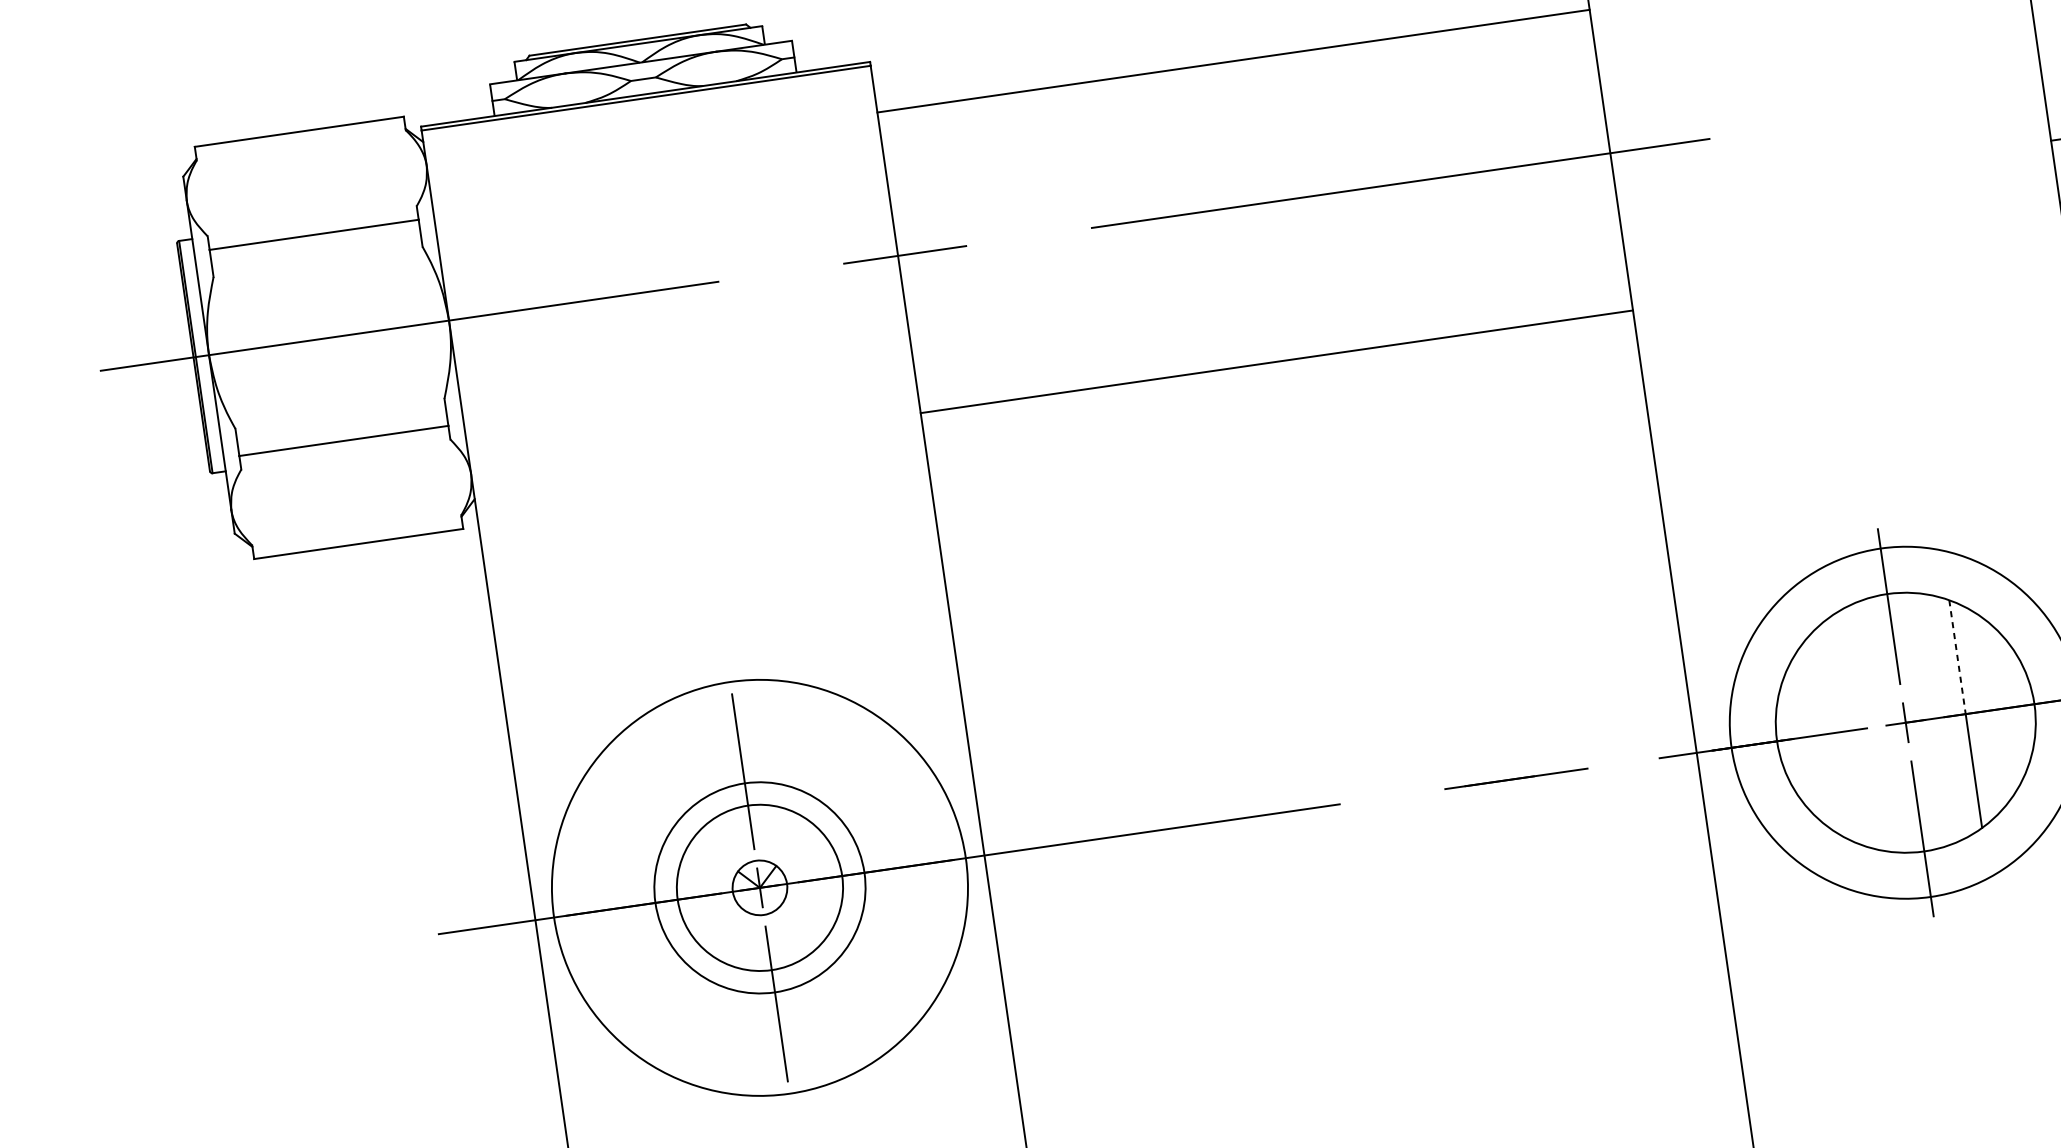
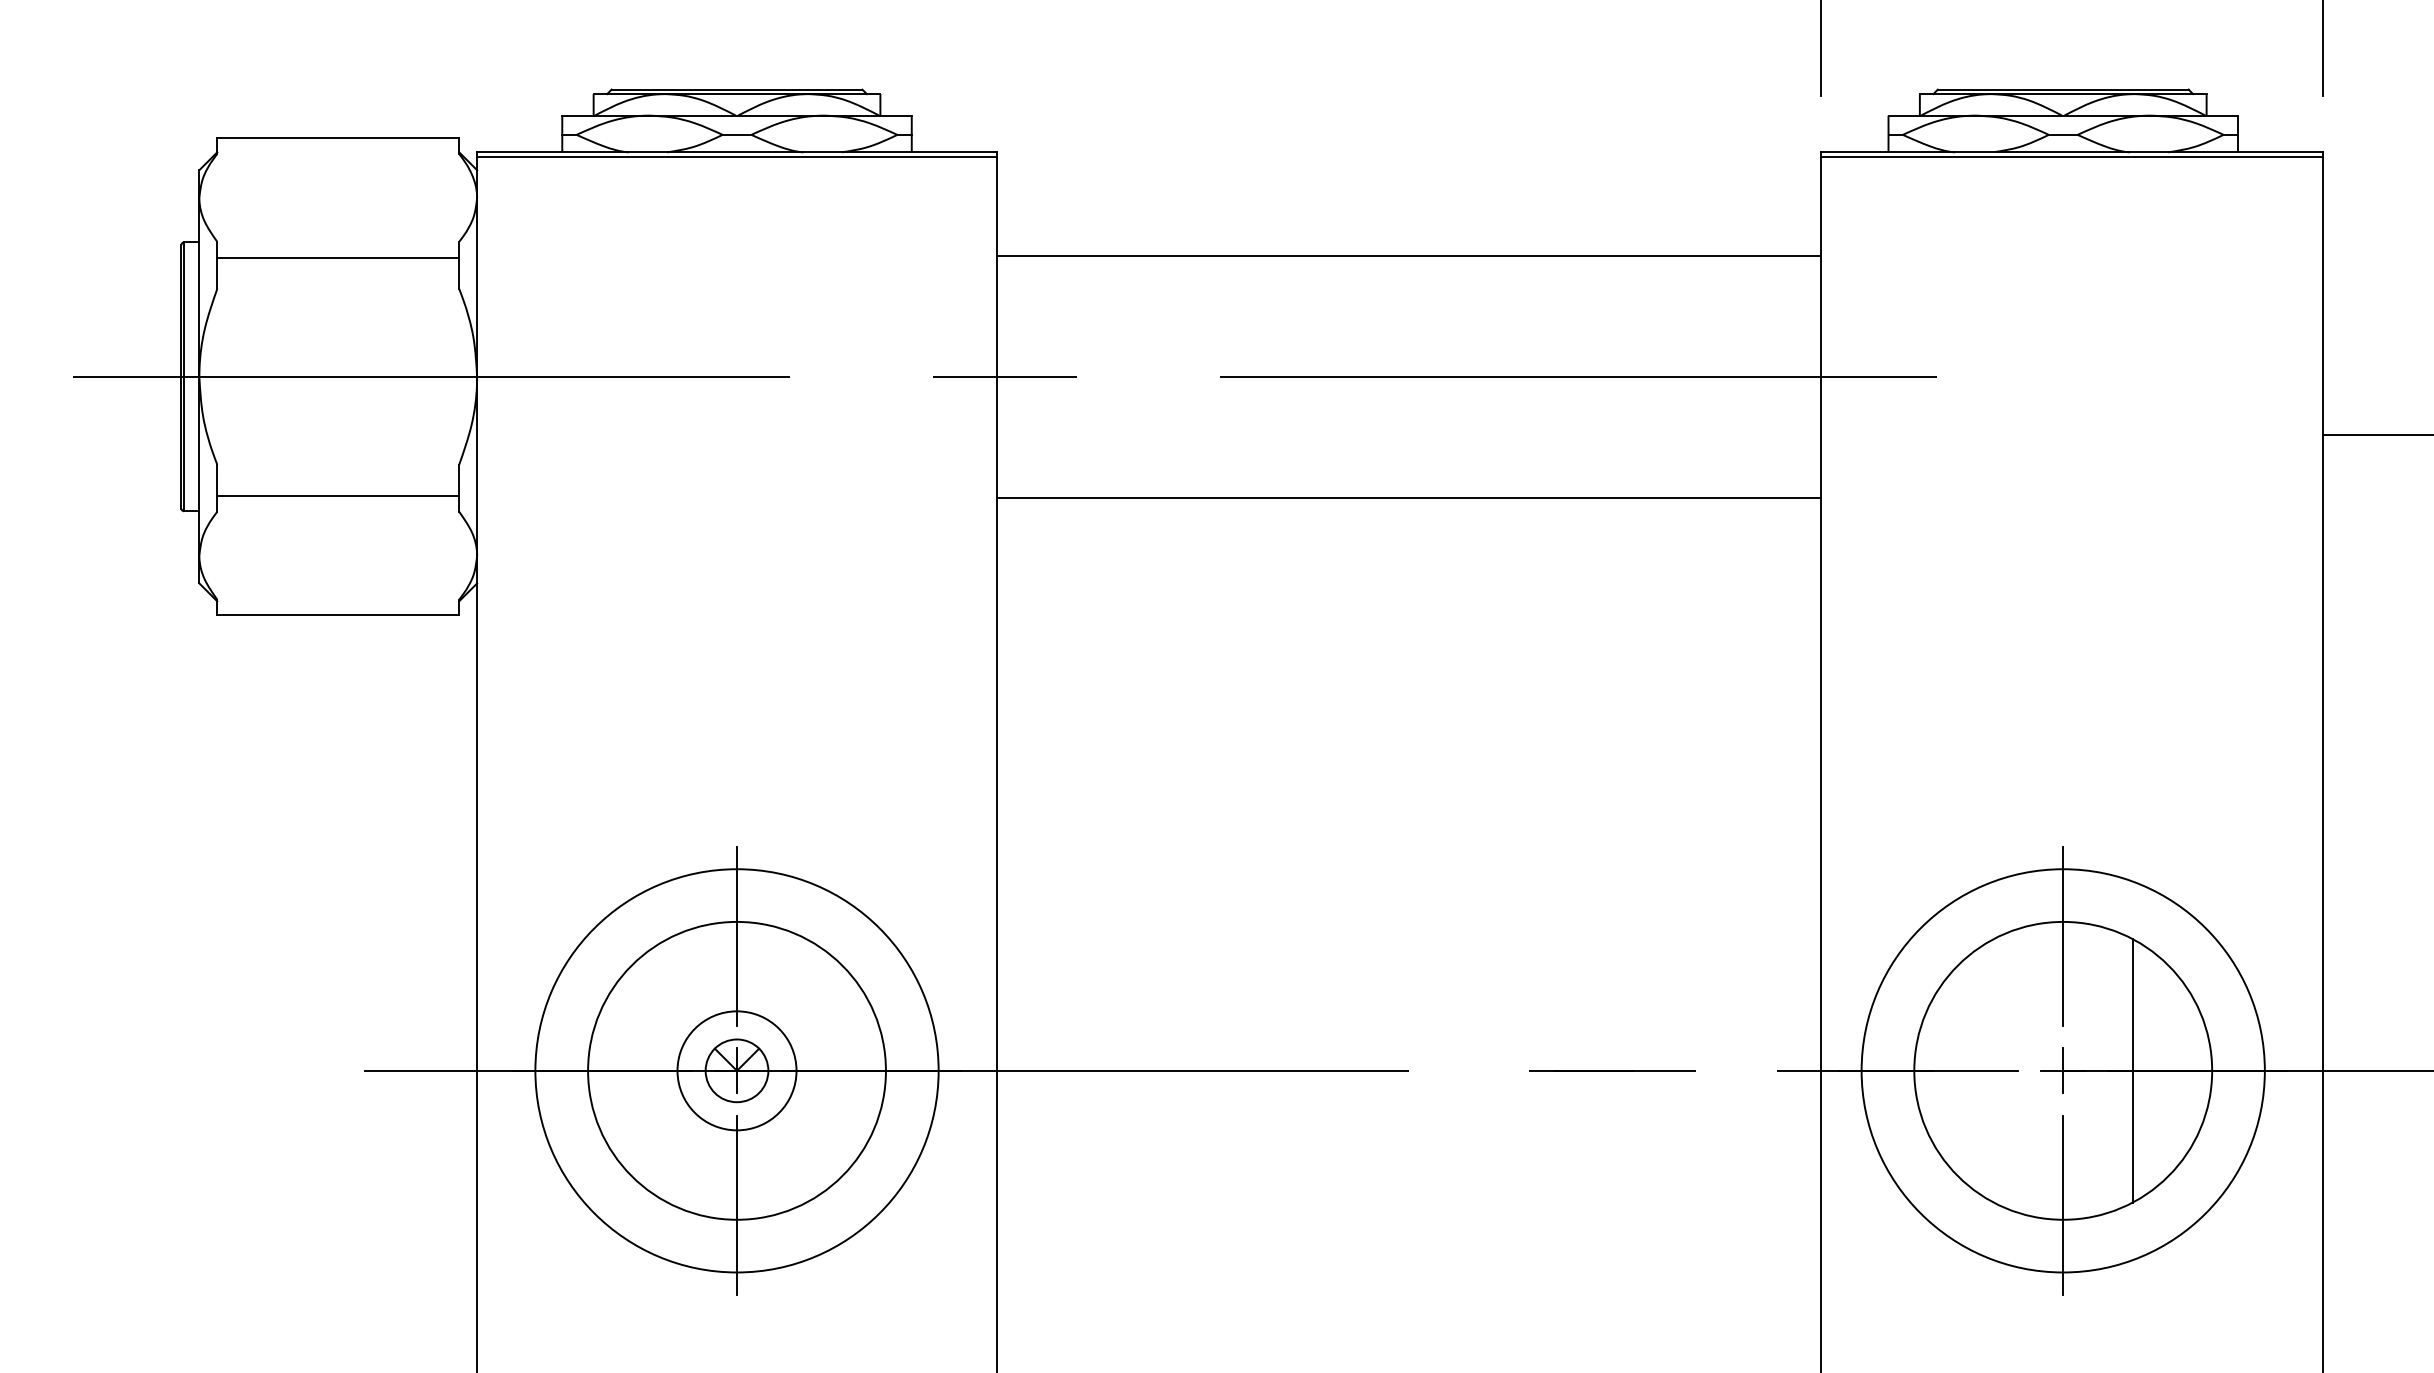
line: (1232, 60) -> (1408, 255), moved
line: (1276, 361) -> (1408, 497), moved
line: (1957, 656) -> (2132, 1004), dashed -> solid
circle: (759, 887) -> (736, 1070), size x0.62
circle: (759, 887) -> (736, 1070), size x0.62
circle: (759, 887) -> (736, 1070), size x1.67

